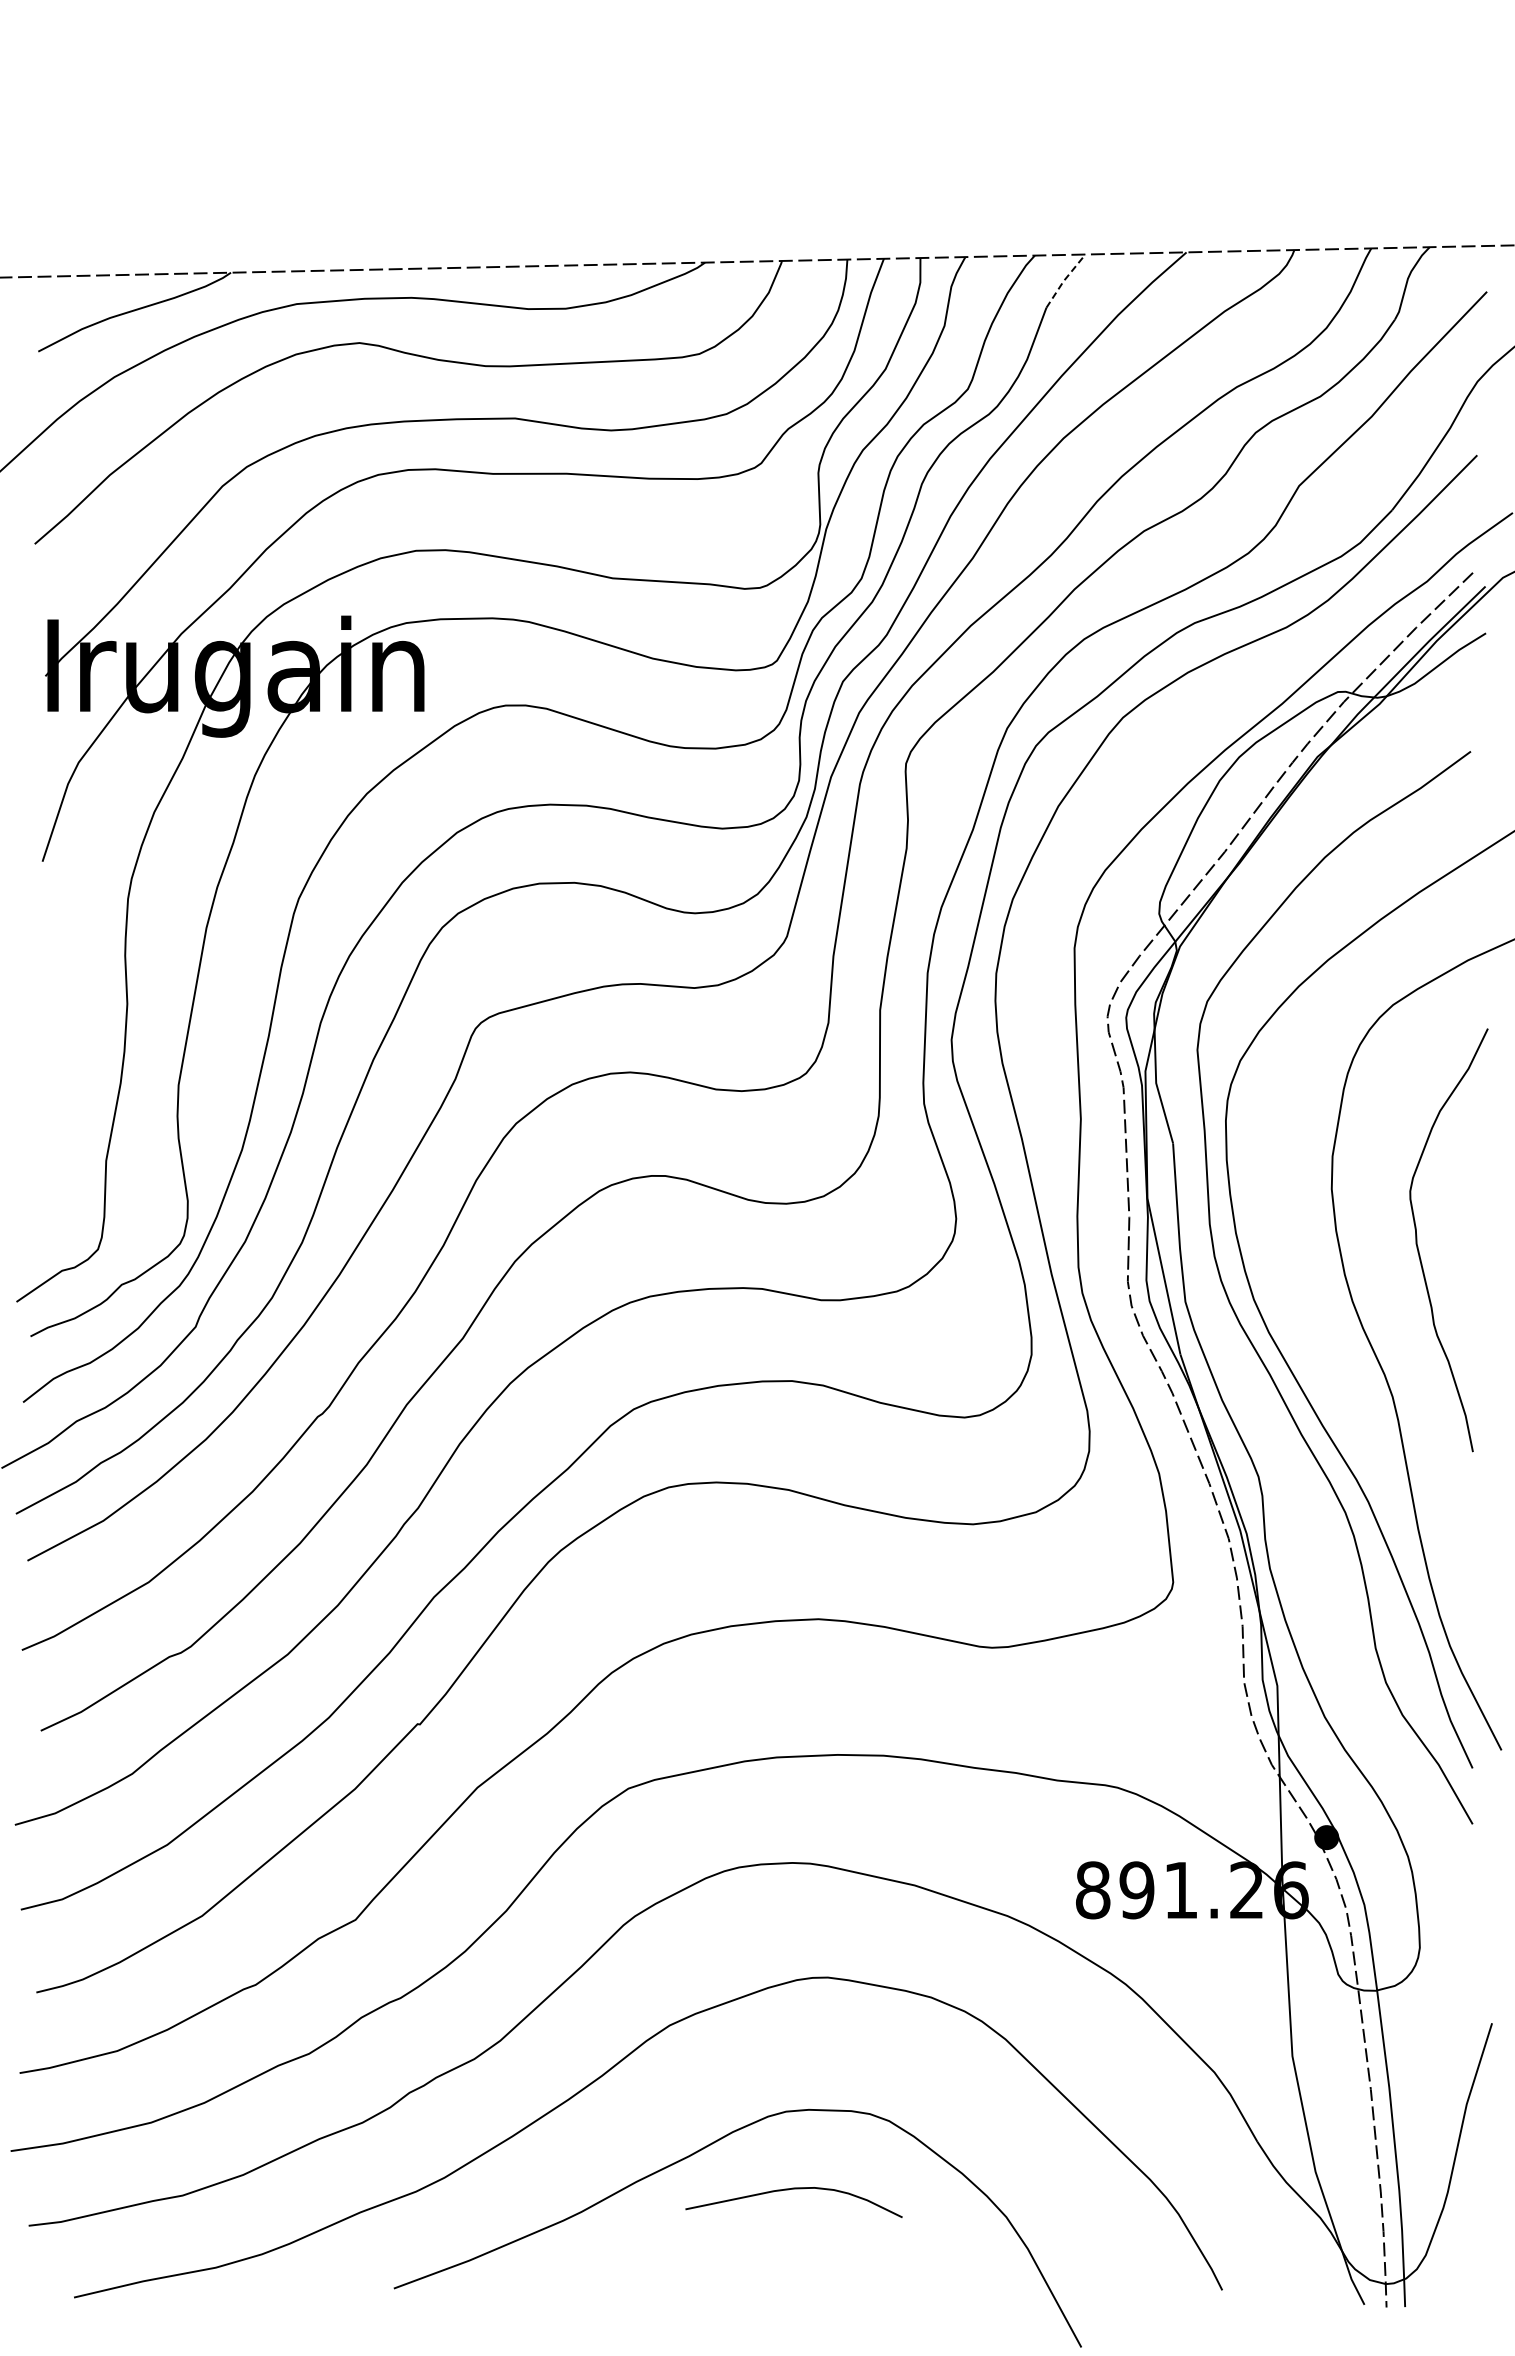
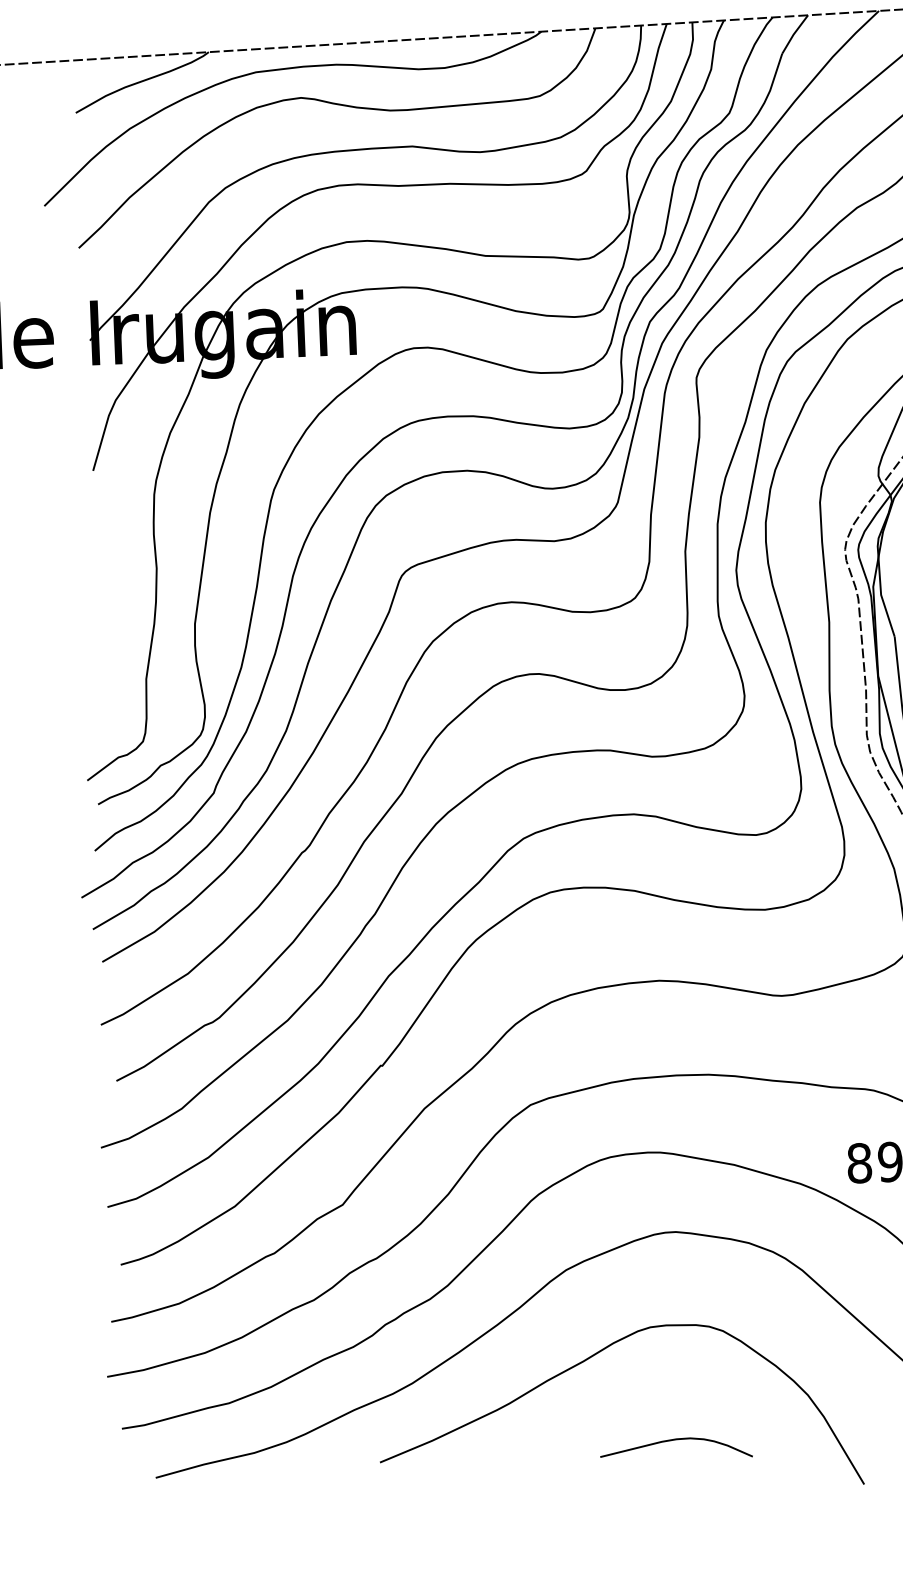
line: (1064, 280) -> (794, 34), dashed -> solid
curve: (793, 2189) -> (675, 1440), moved

